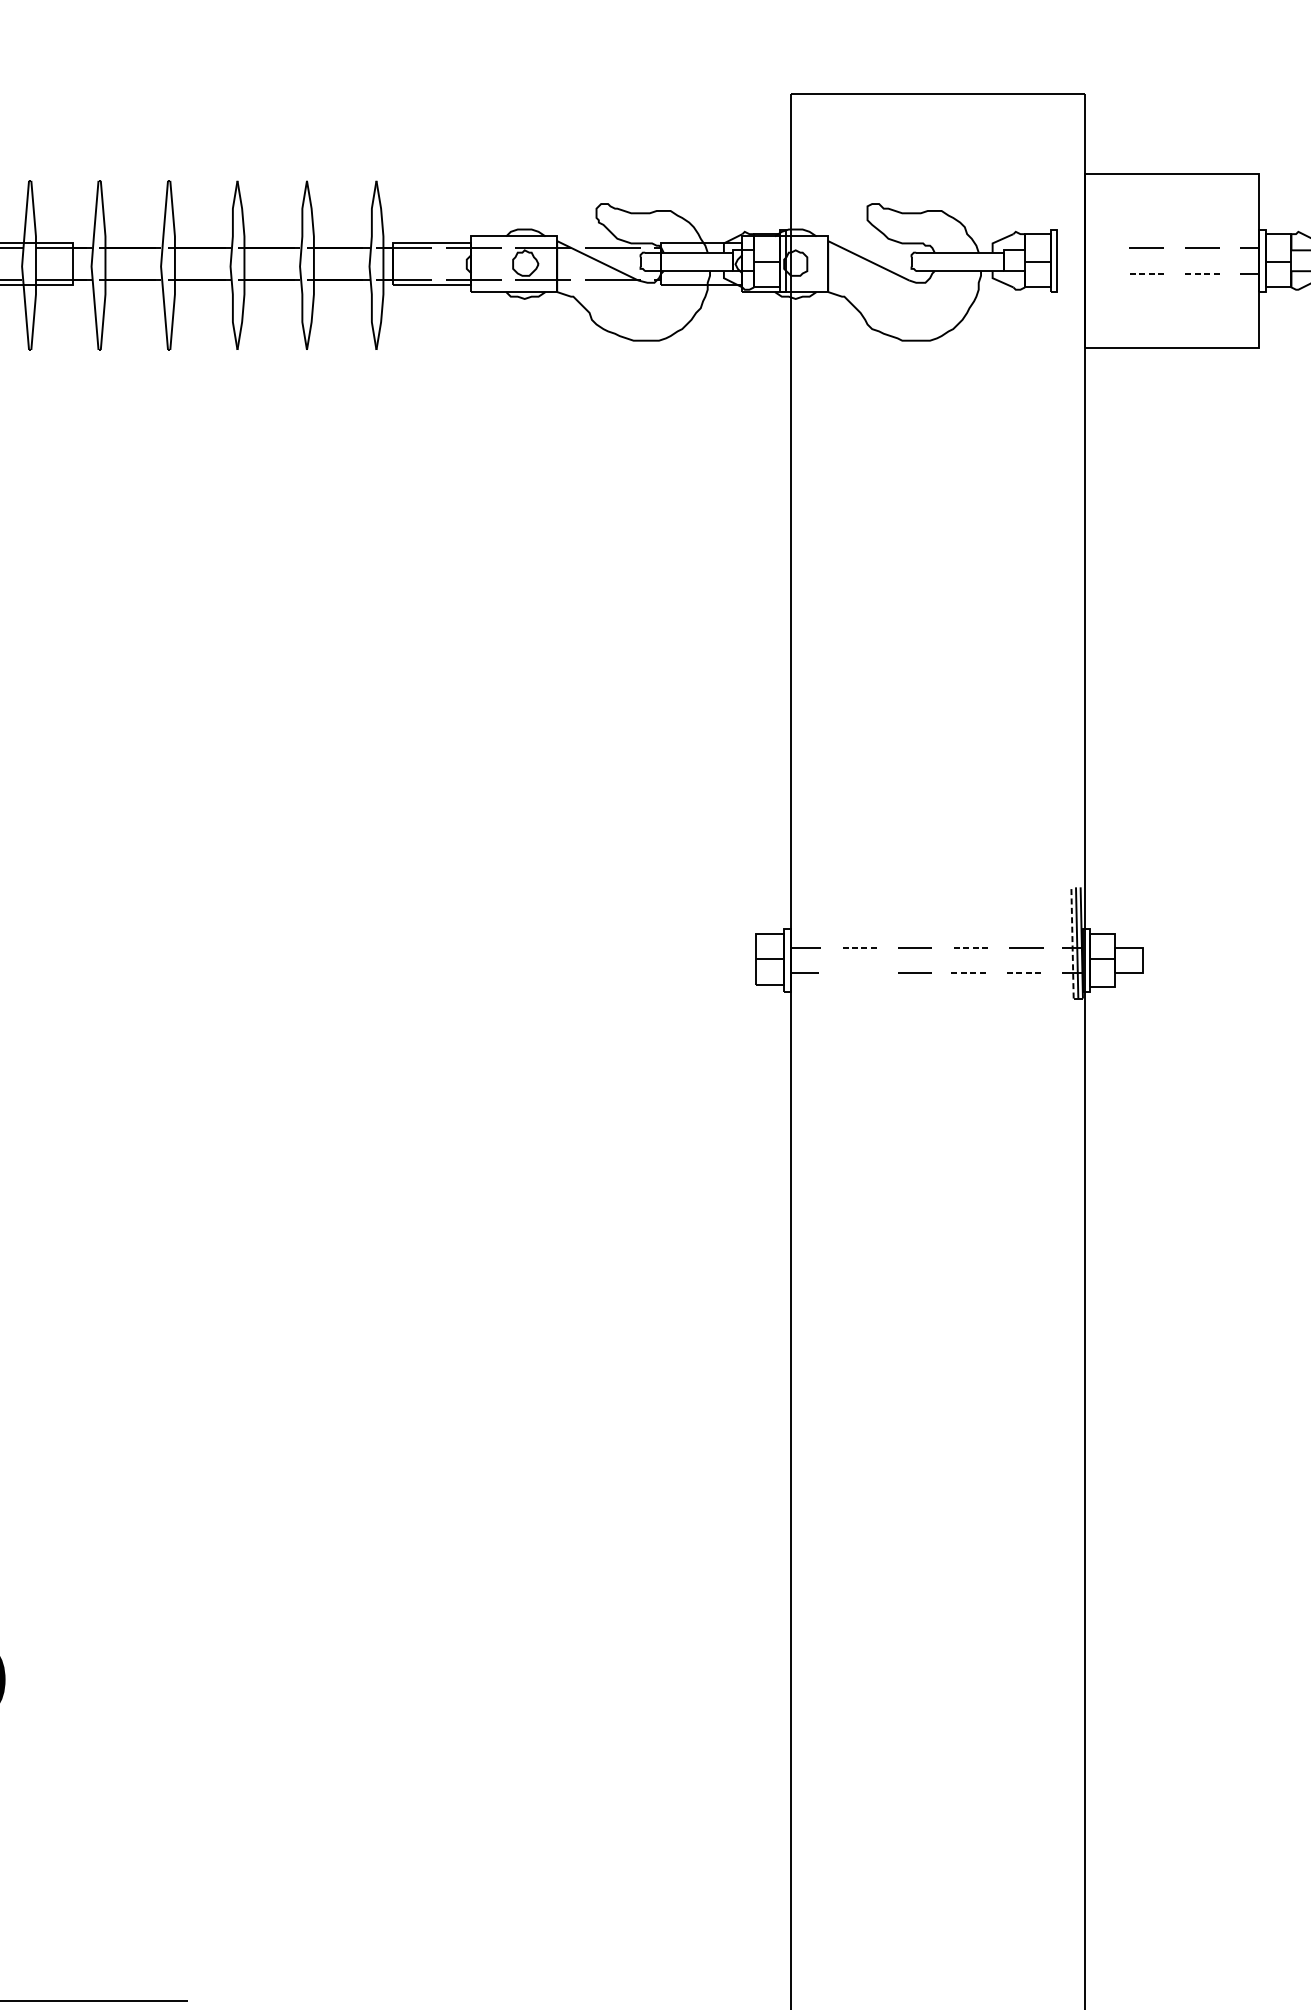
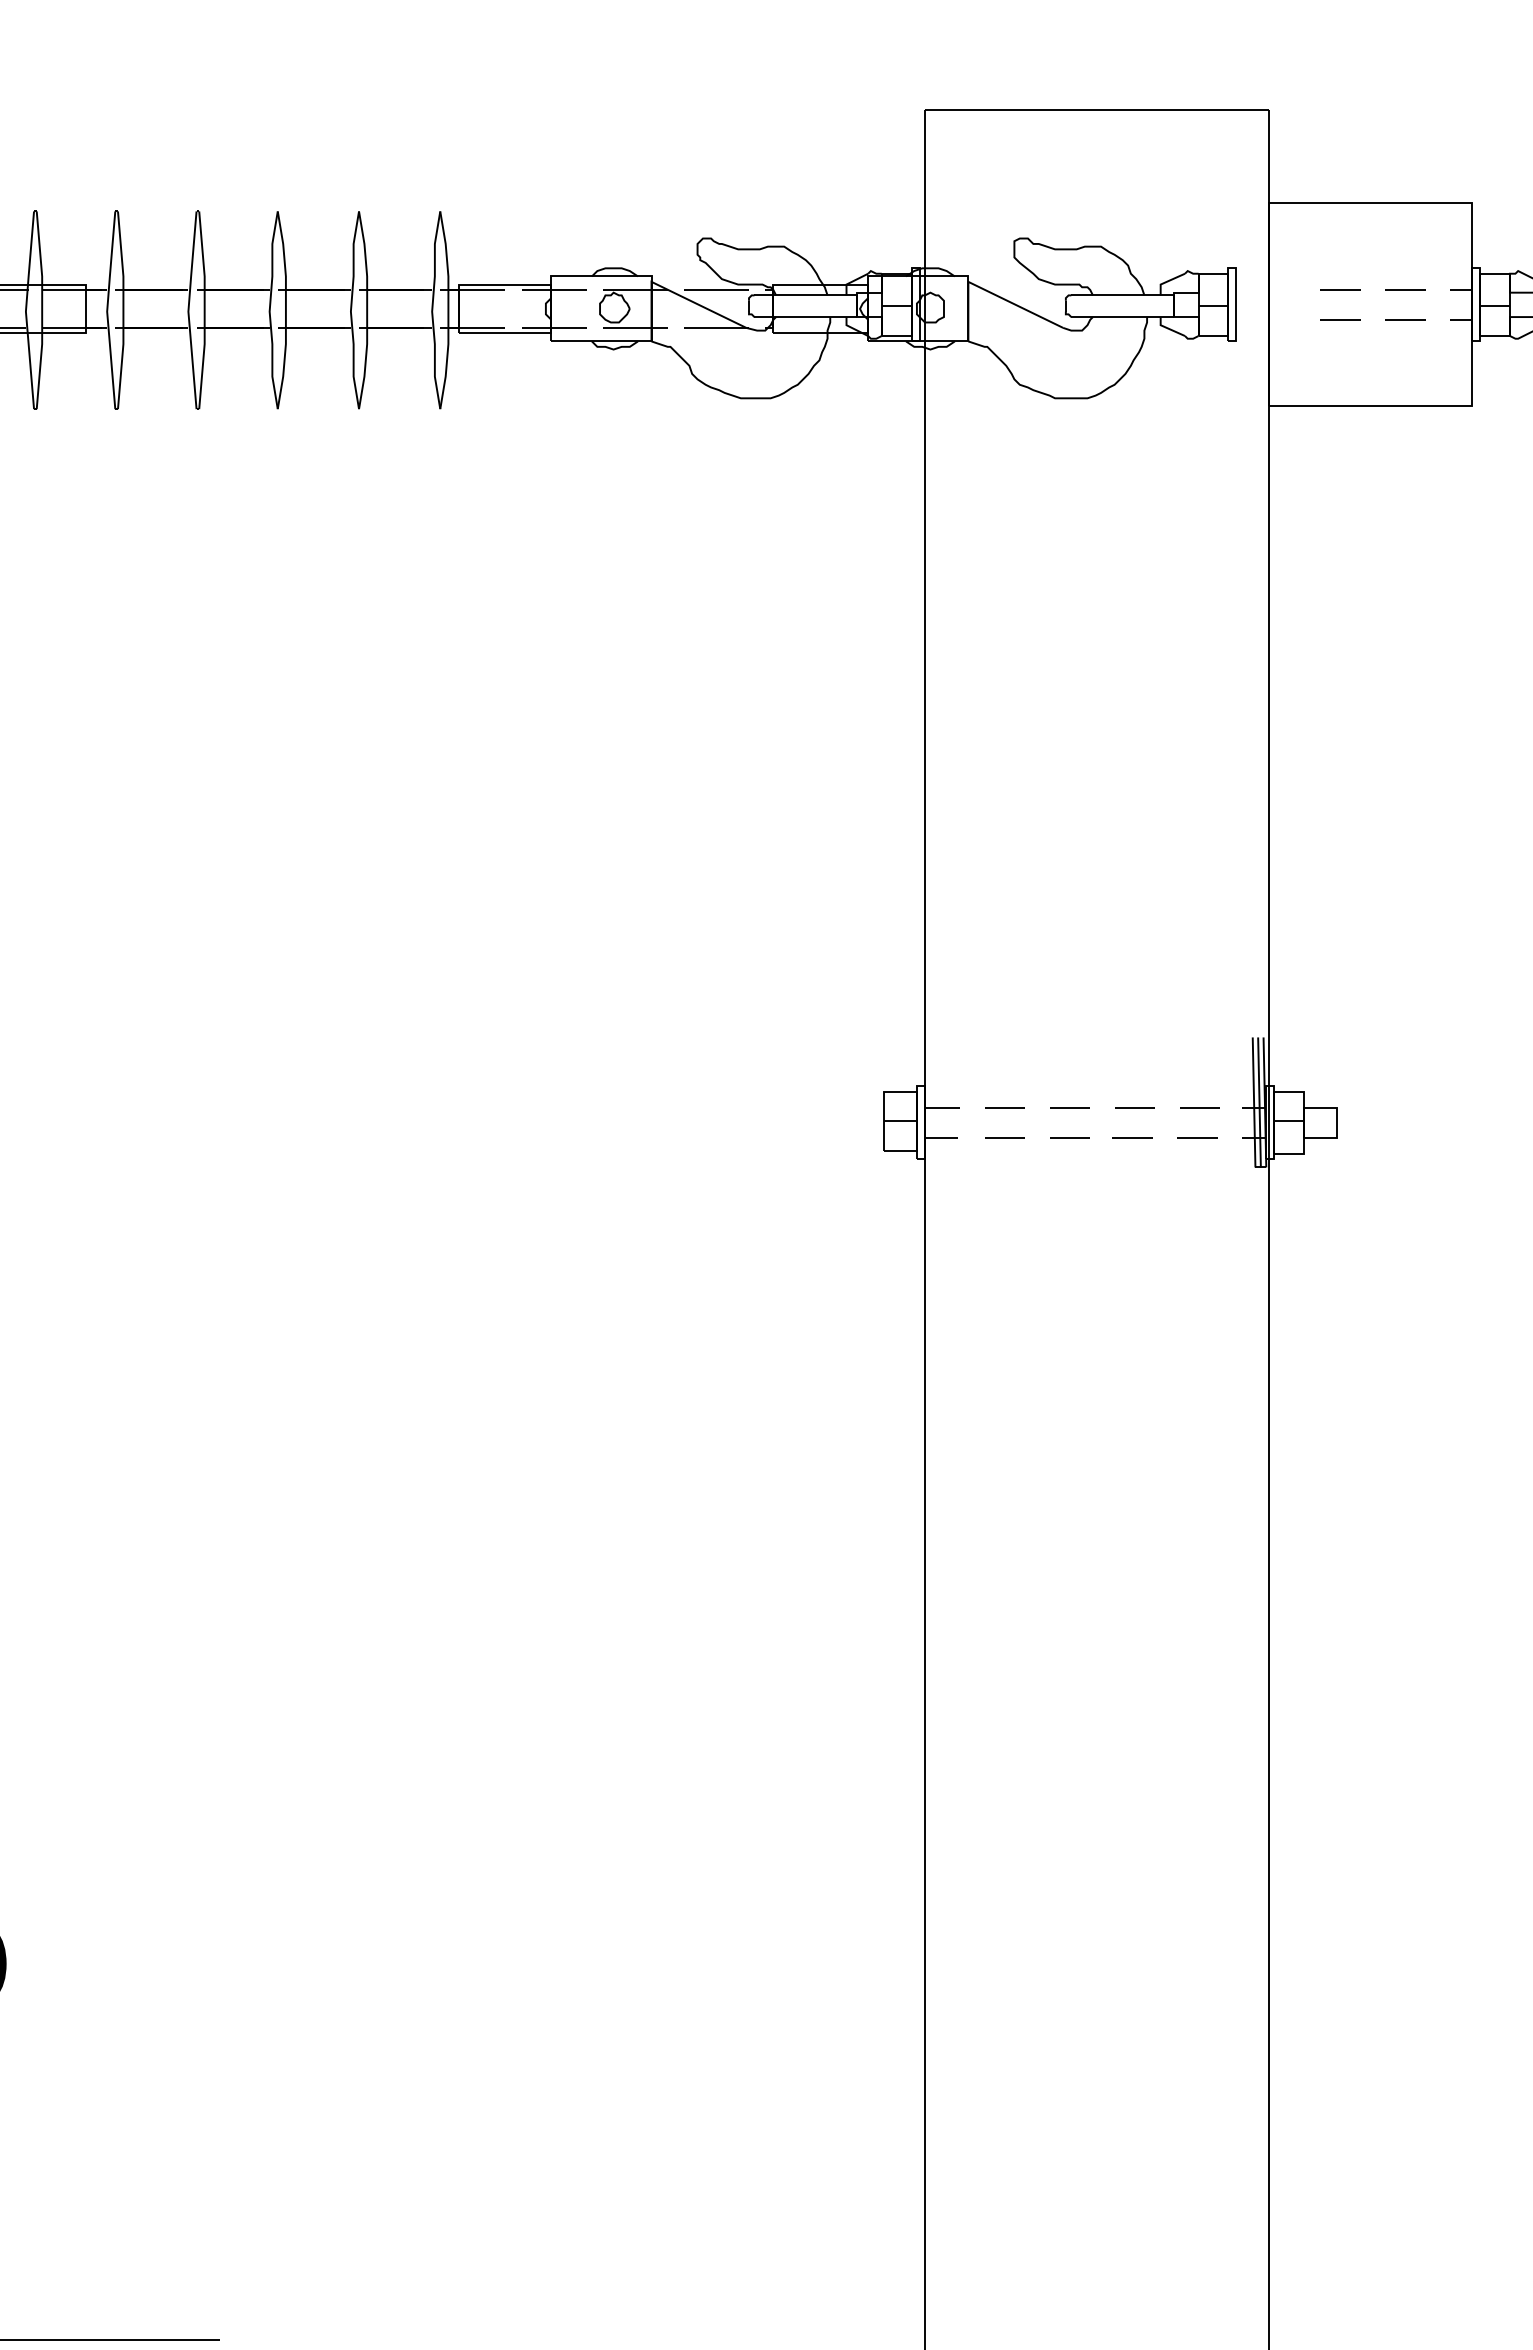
line: (1146, 273) -> (1340, 319), dashed -> solid
line: (1202, 273) -> (1405, 319), dashed -> solid
line: (1072, 942) -> (1254, 1101), dashed -> solid
line: (859, 947) -> (1004, 1107), dashed -> solid
line: (970, 947) -> (1134, 1107), dashed -> solid
line: (859, 972) -> (1004, 1137), added
line: (967, 972) -> (1131, 1137), dashed -> solid
line: (1023, 972) -> (1196, 1137), dashed -> solid

